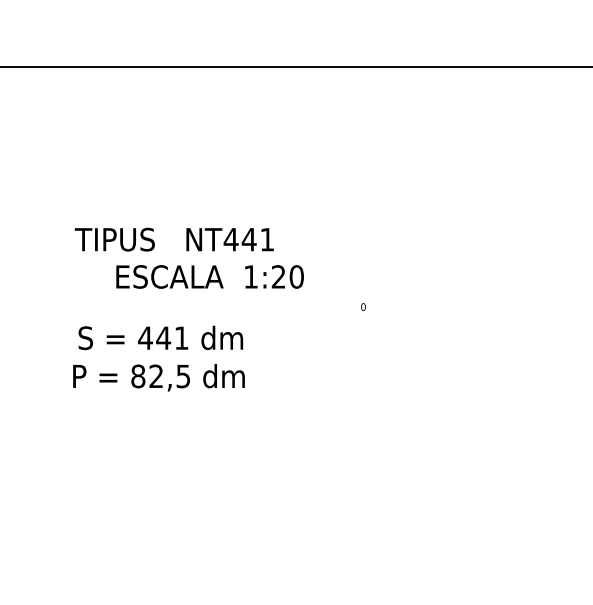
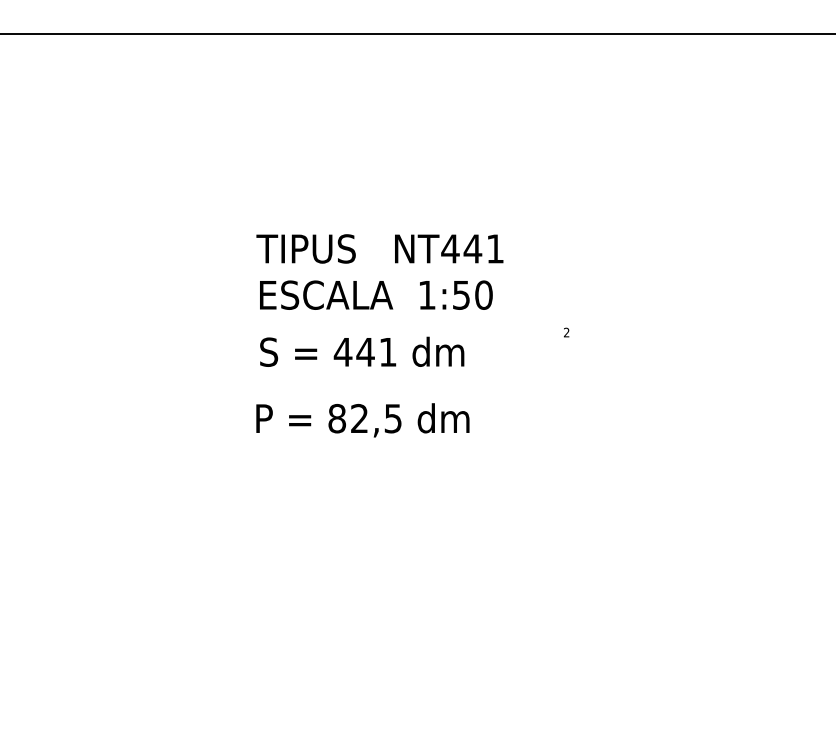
text: (173, 239) -> (379, 248), moved
text: (278, 276) -> (461, 294), 1:20 -> 1:50
text: (363, 306) -> (566, 332), 0 -> 2
text: (161, 337) -> (362, 351), moved
text: (158, 377) -> (362, 420), moved

